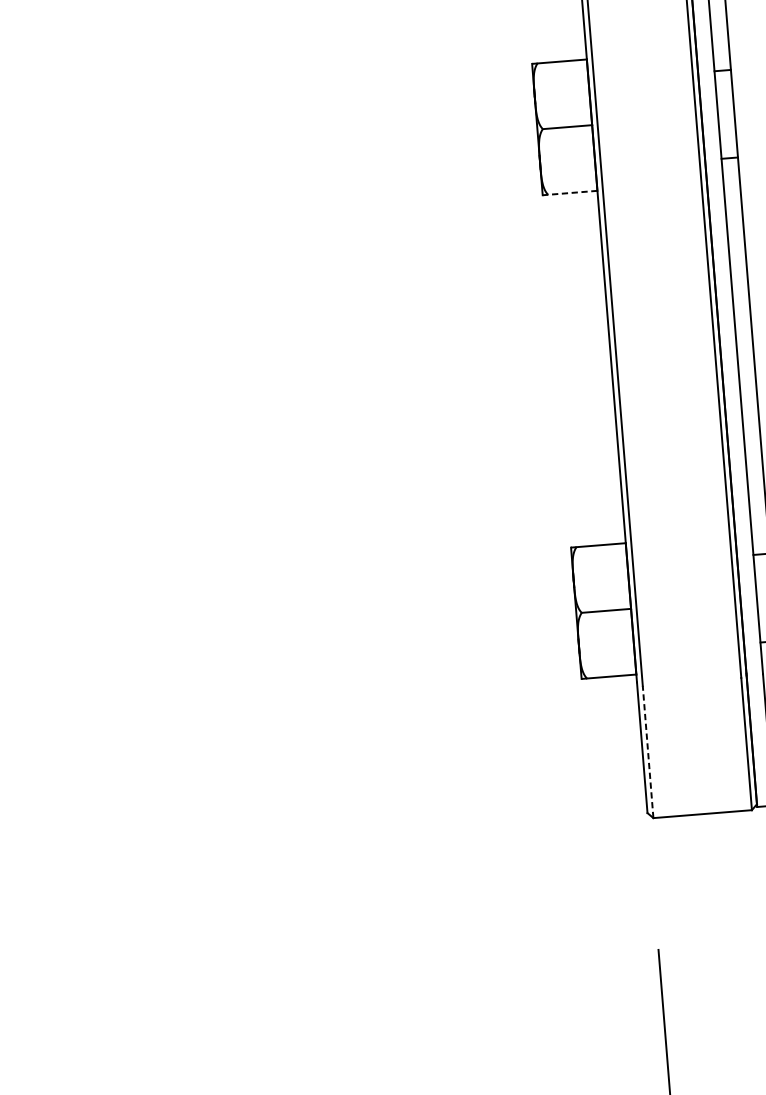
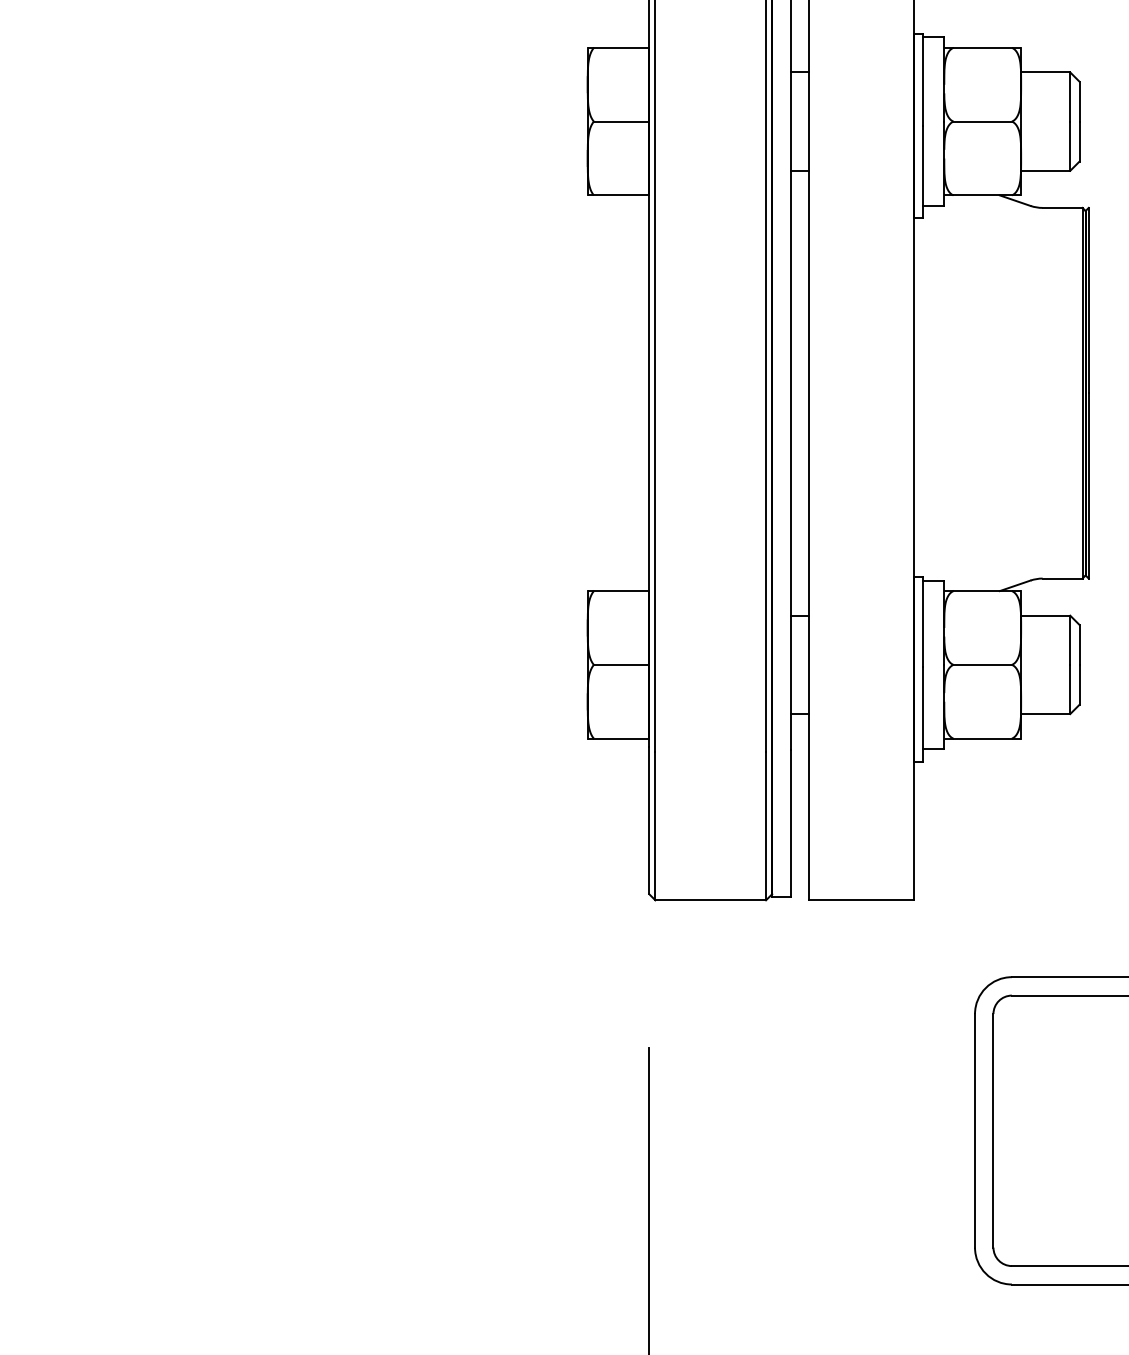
line: (572, 192) -> (621, 195), dashed -> solid
line: (648, 751) -> (655, 825), dashed -> solid

